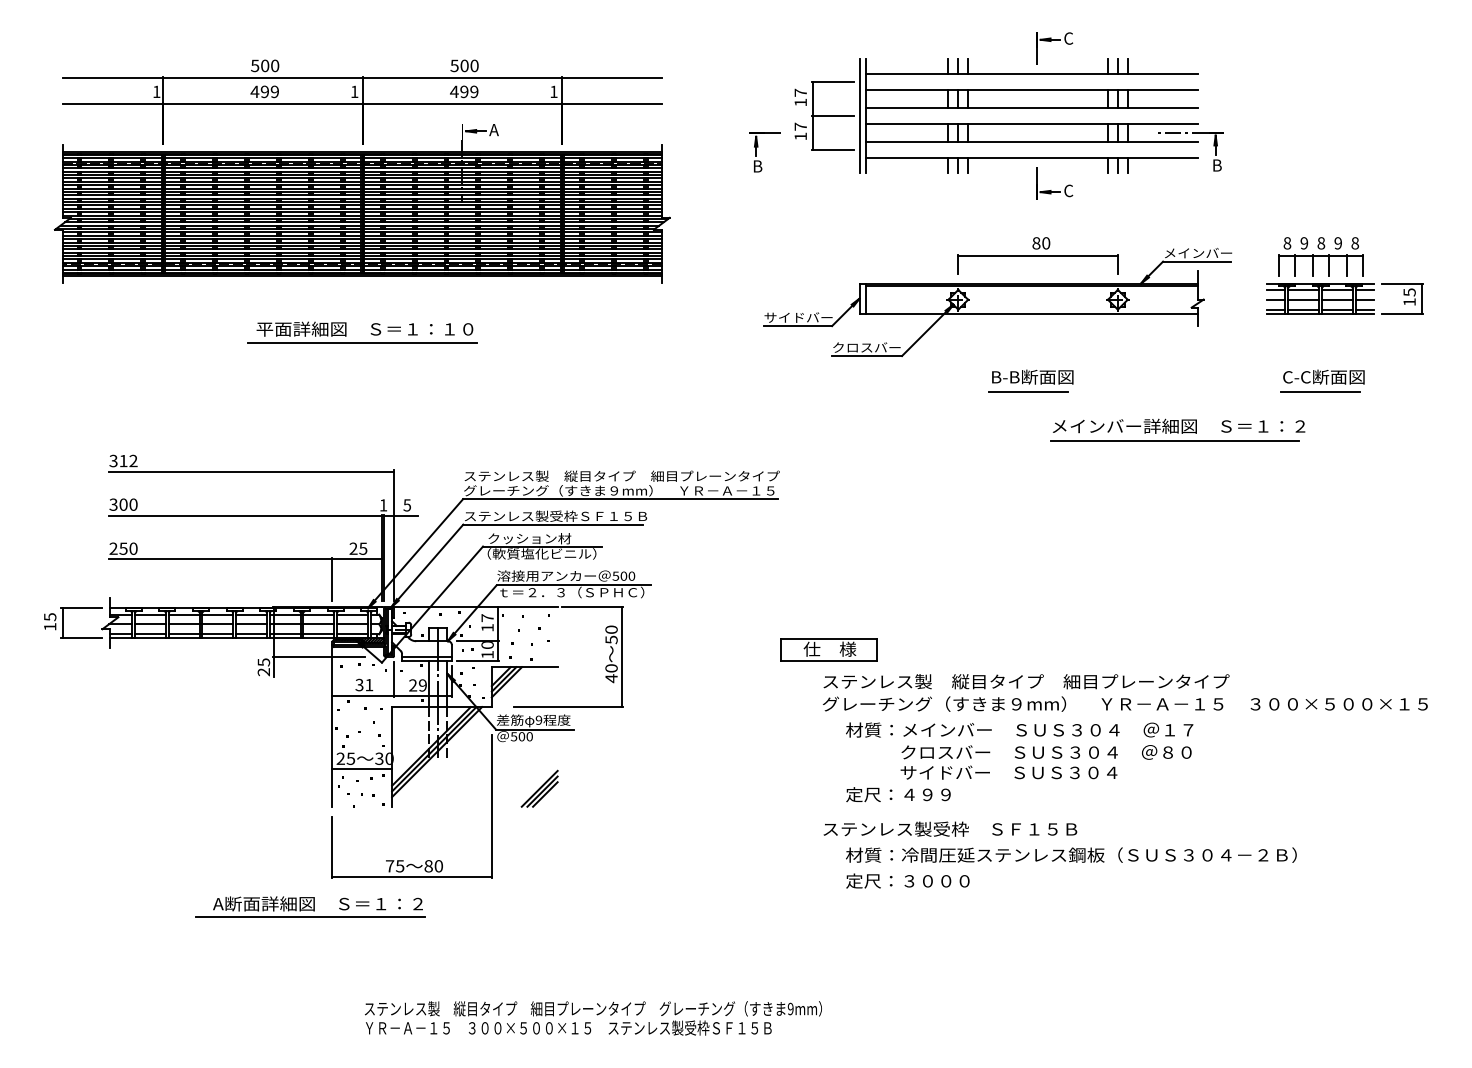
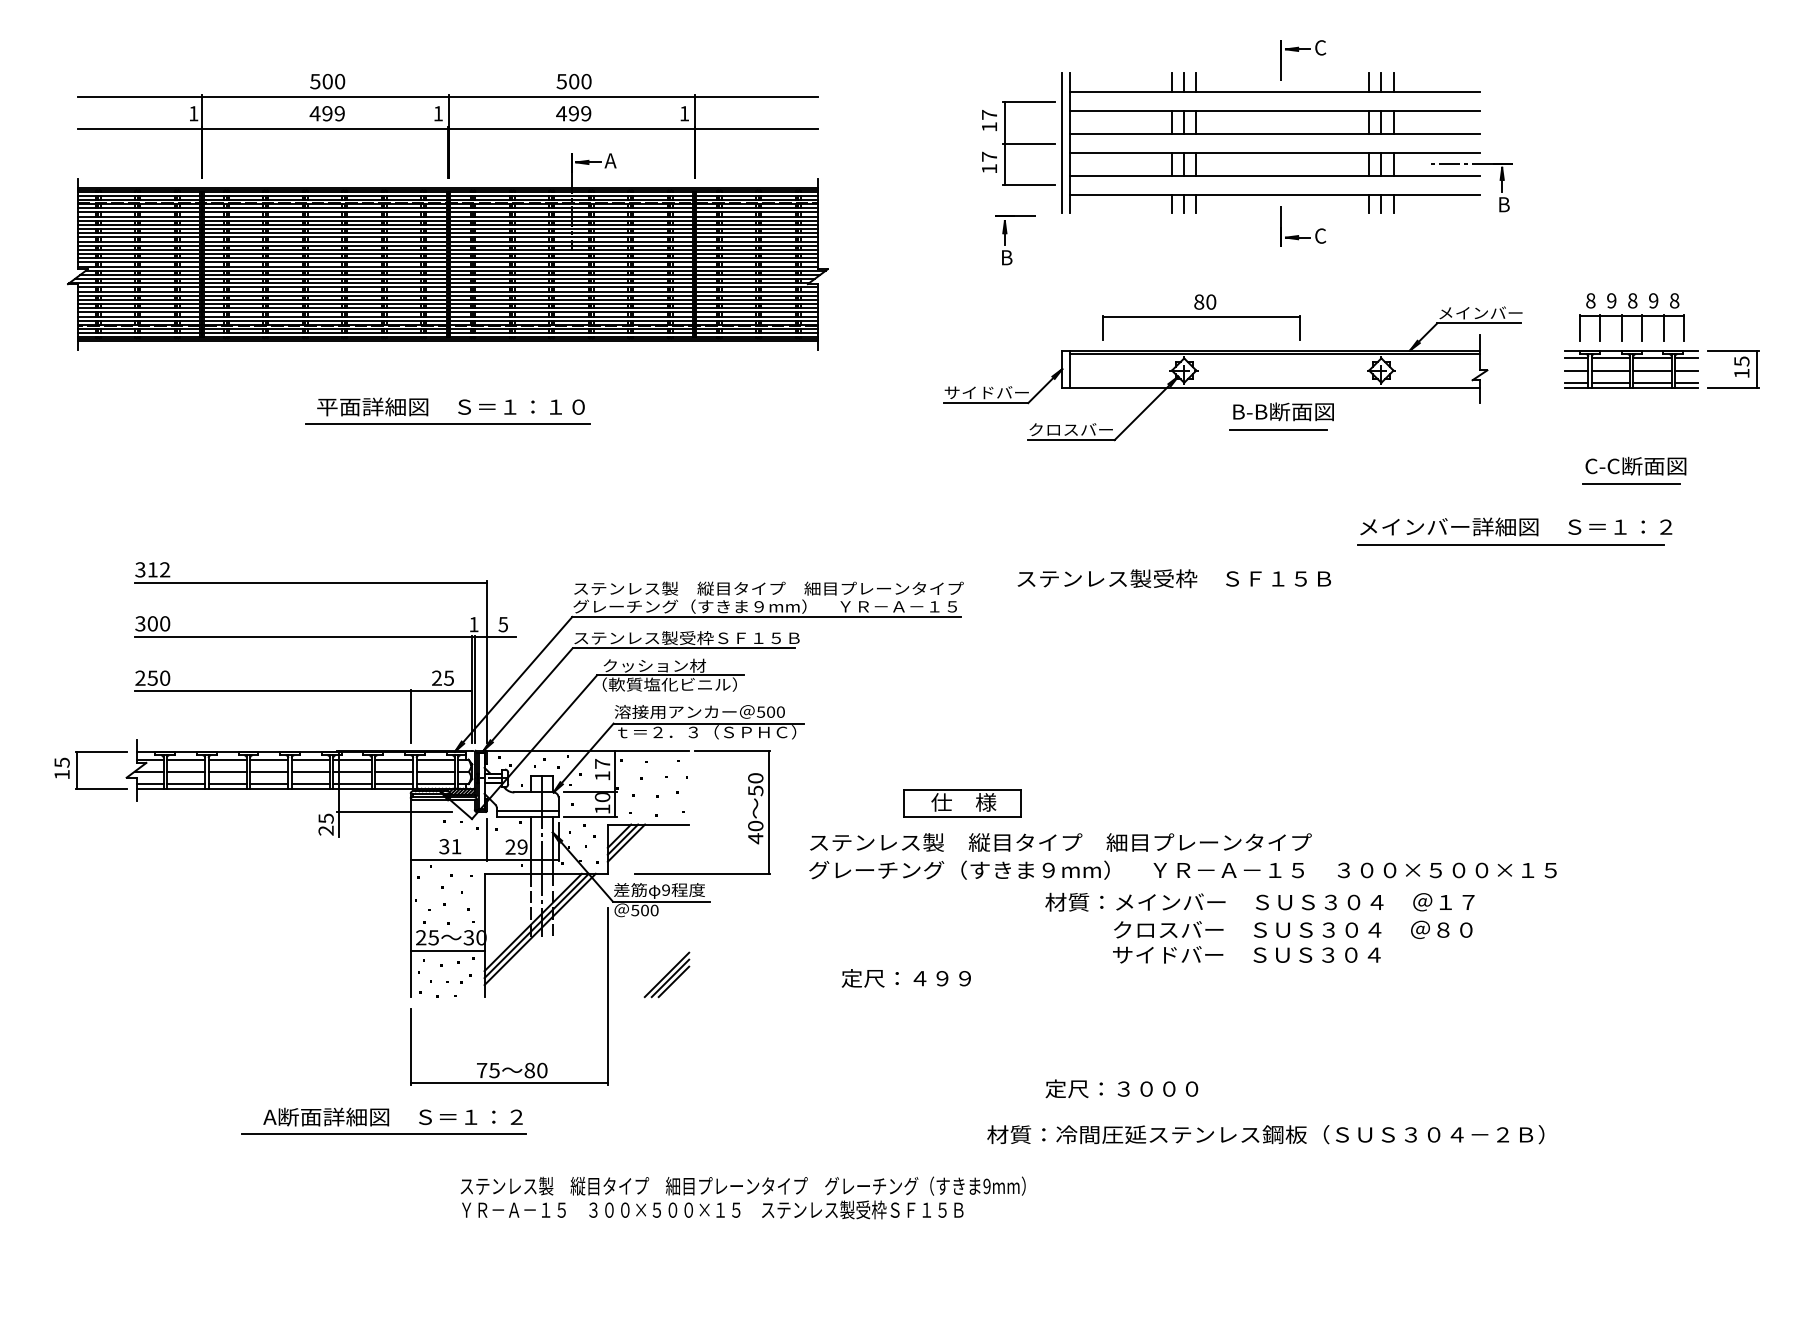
part: (758, 147) -> (1007, 234), moved
part: (1037, 255) -> (1200, 317), moved
part: (1030, 380) -> (1280, 415), moved
part: (1177, 429) -> (1514, 530), moved
part: (828, 649) -> (962, 802), moved
text: (1125, 692) -> (1183, 855), moved
text: (898, 794) -> (906, 978), moved
text: (950, 828) -> (1174, 577), moved
text: (1071, 854) -> (1265, 1133), moved
text: (593, 1018) -> (743, 1198), moved

